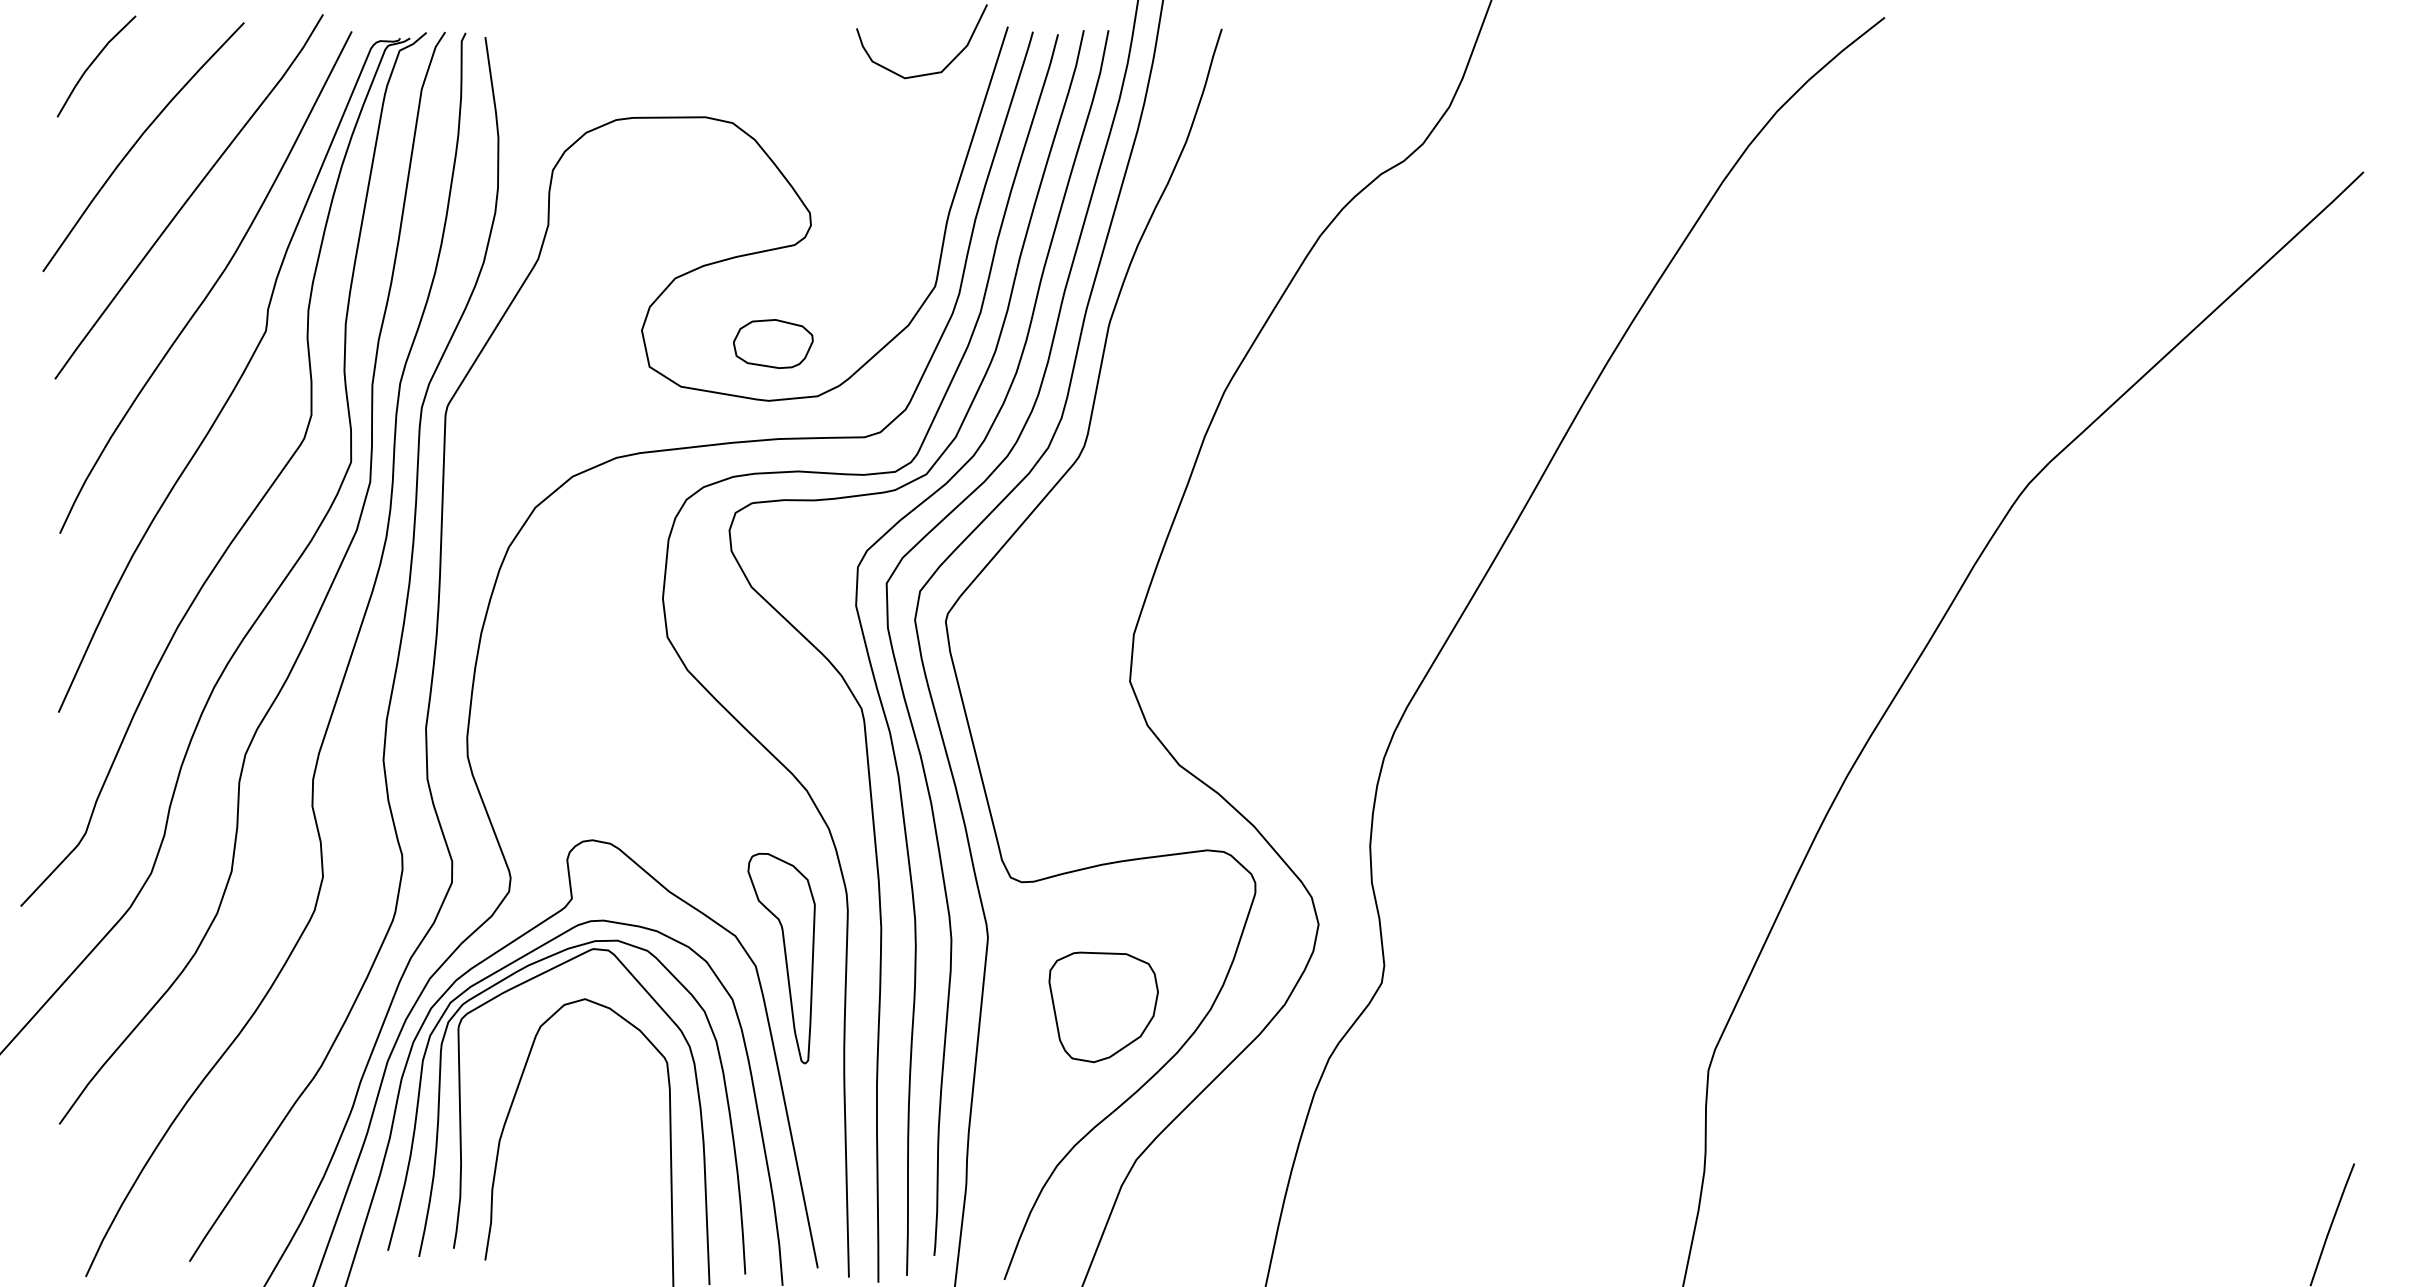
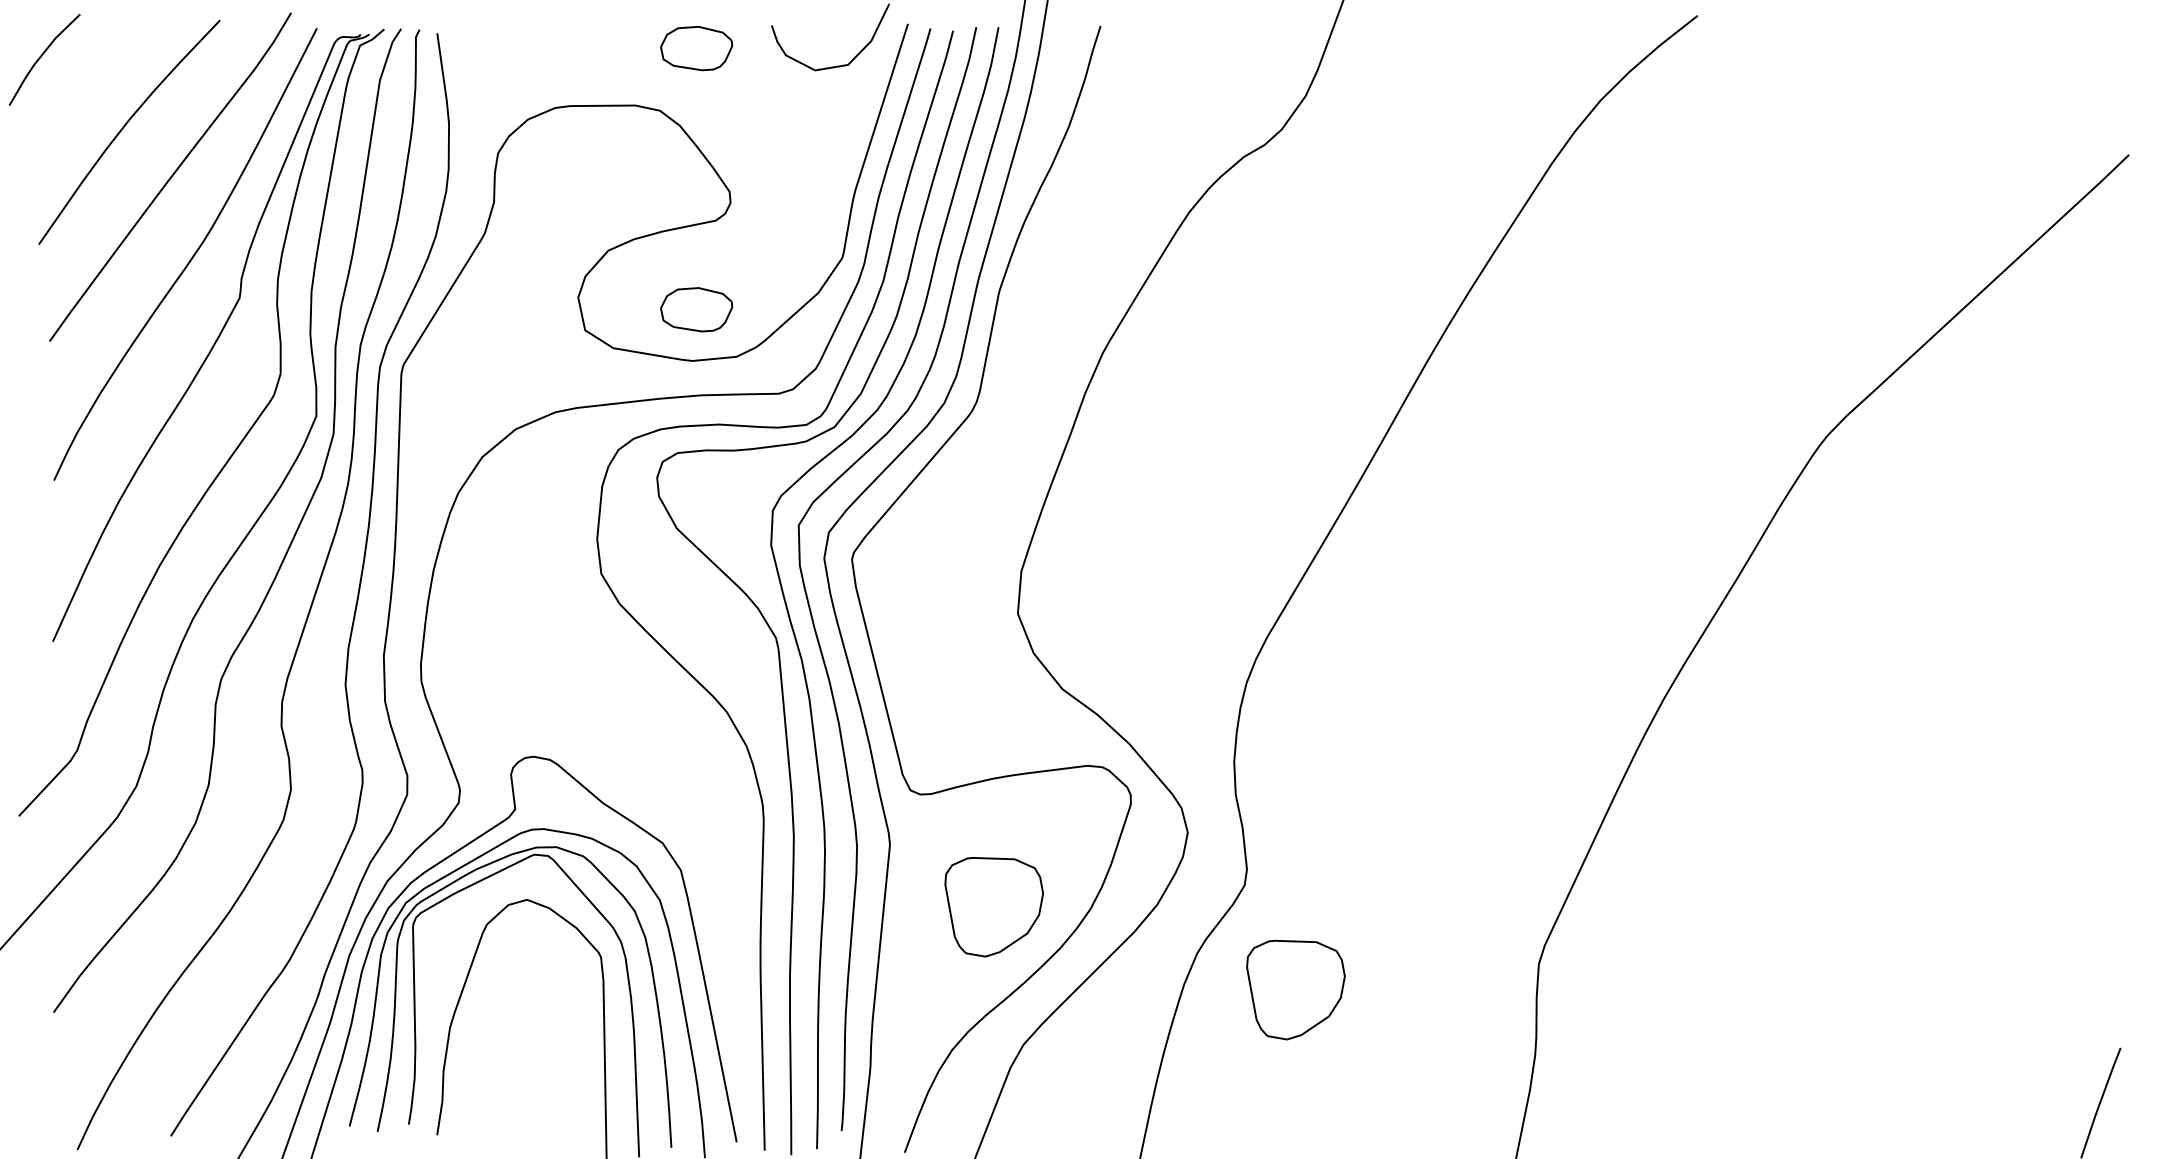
part: (773, 53) -> (696, 48), added
line: (92, 64) -> (41, 57), moved
part: (781, 958) -> (704, 863), removed
part: (1438, 1099) -> (1295, 990), added

